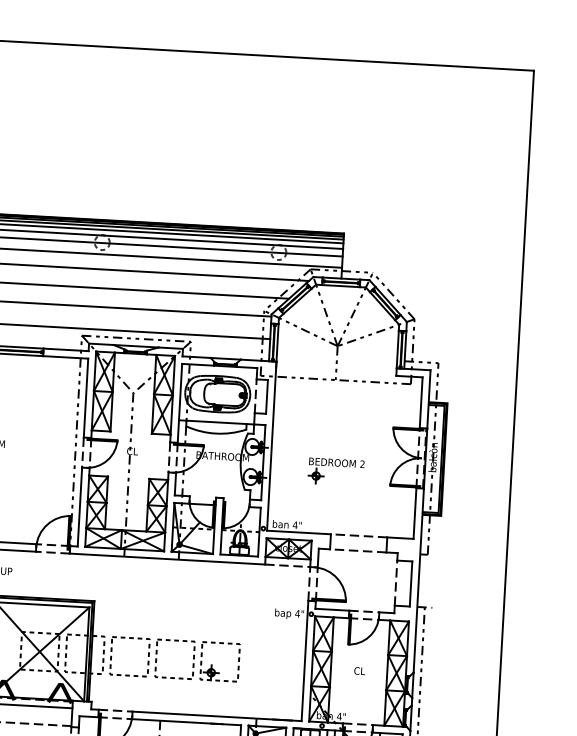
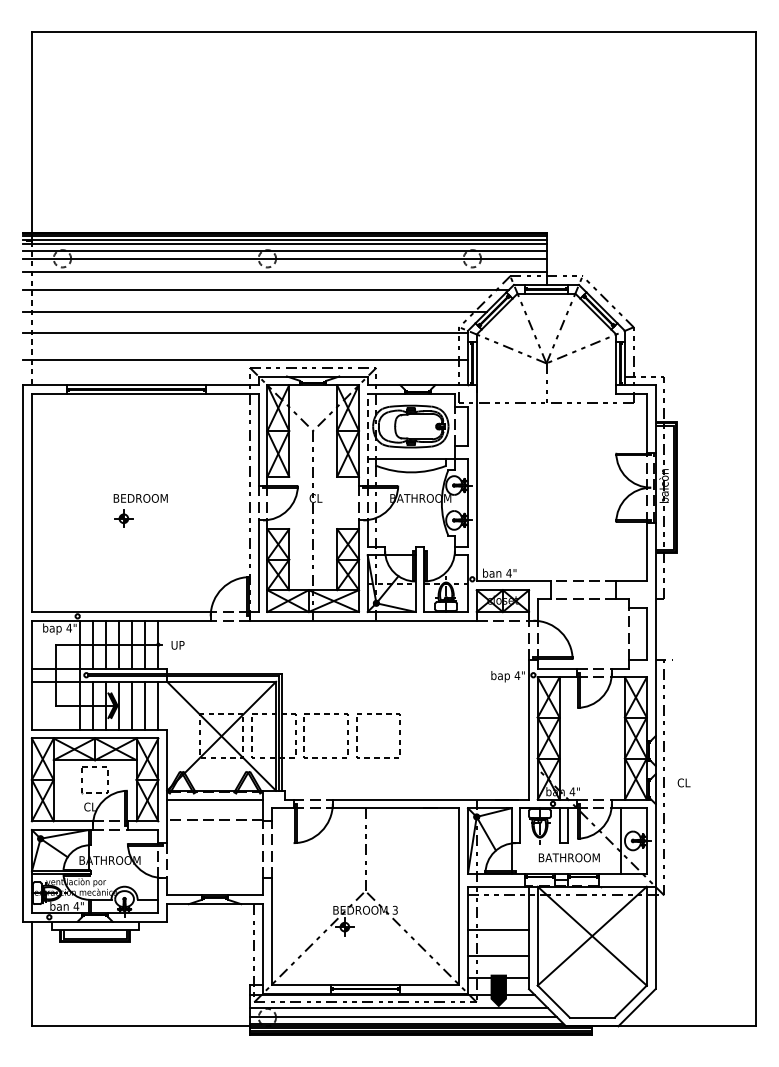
line: (179, 403) -> (367, 439), solid -> dashed
part: (336, 466) -> (552, 502), removed
part: (211, 665) -> (421, 740), removed
text: (359, 670) -> (683, 782), moved

